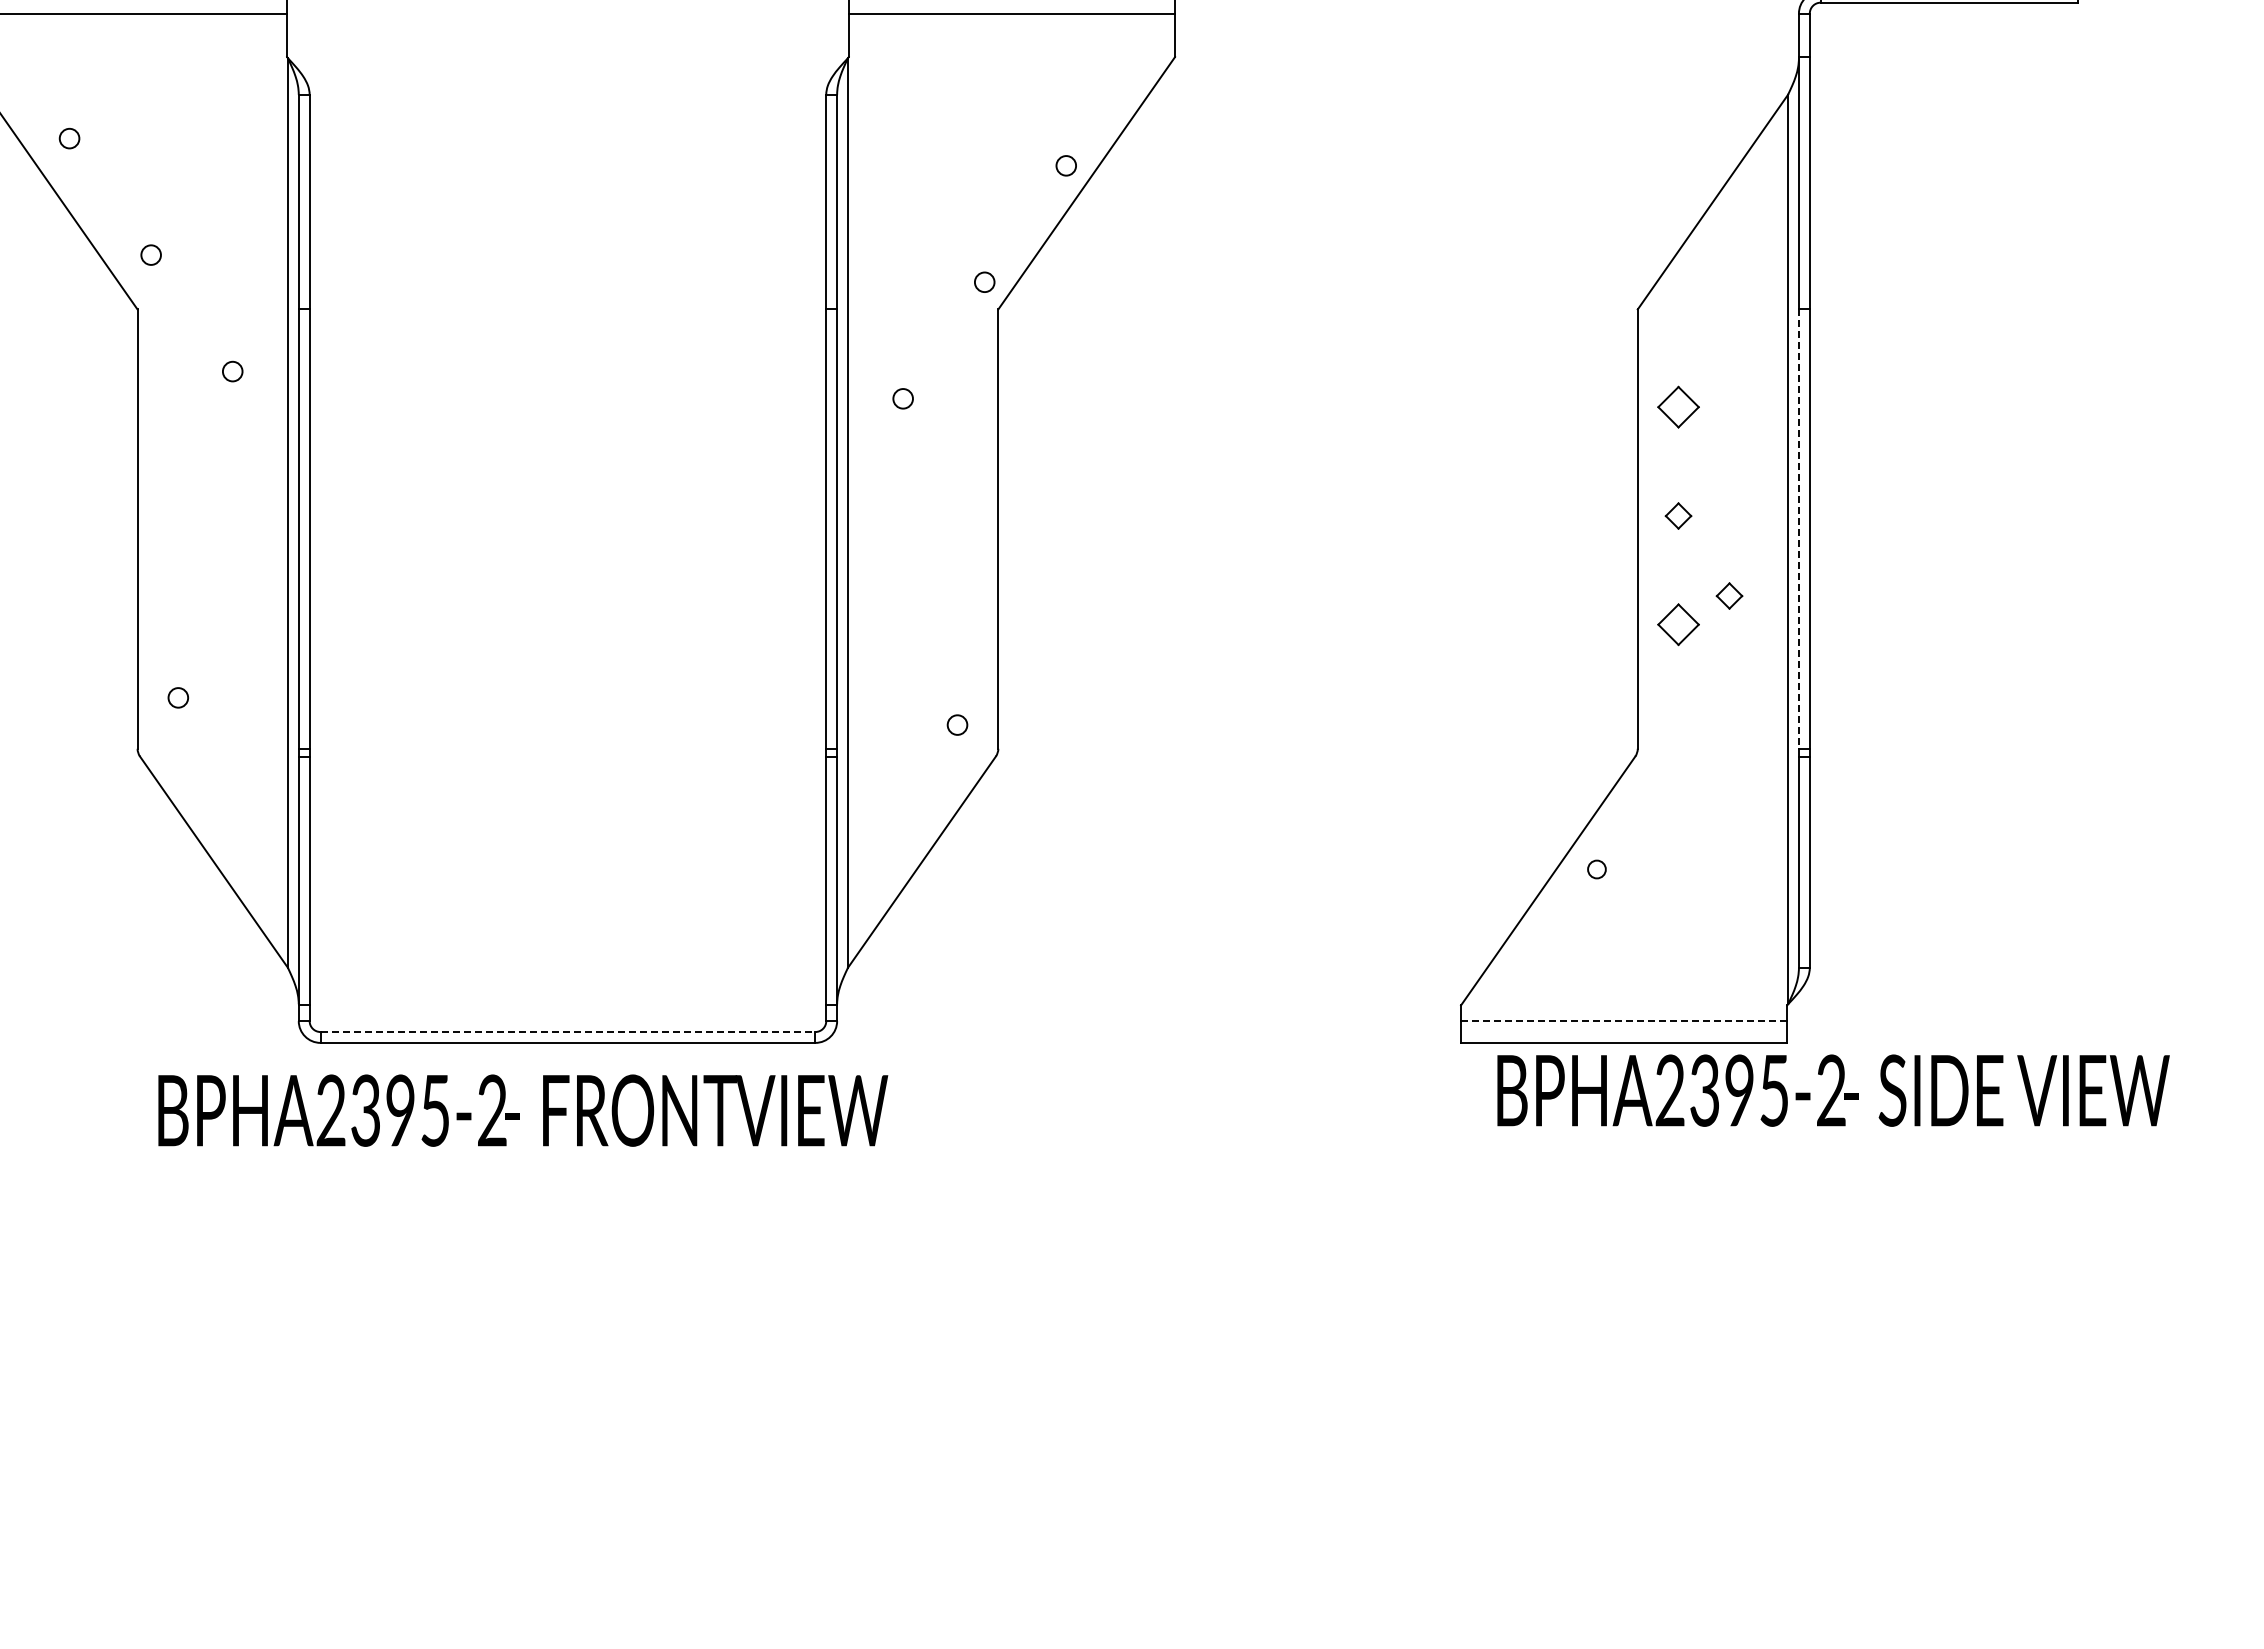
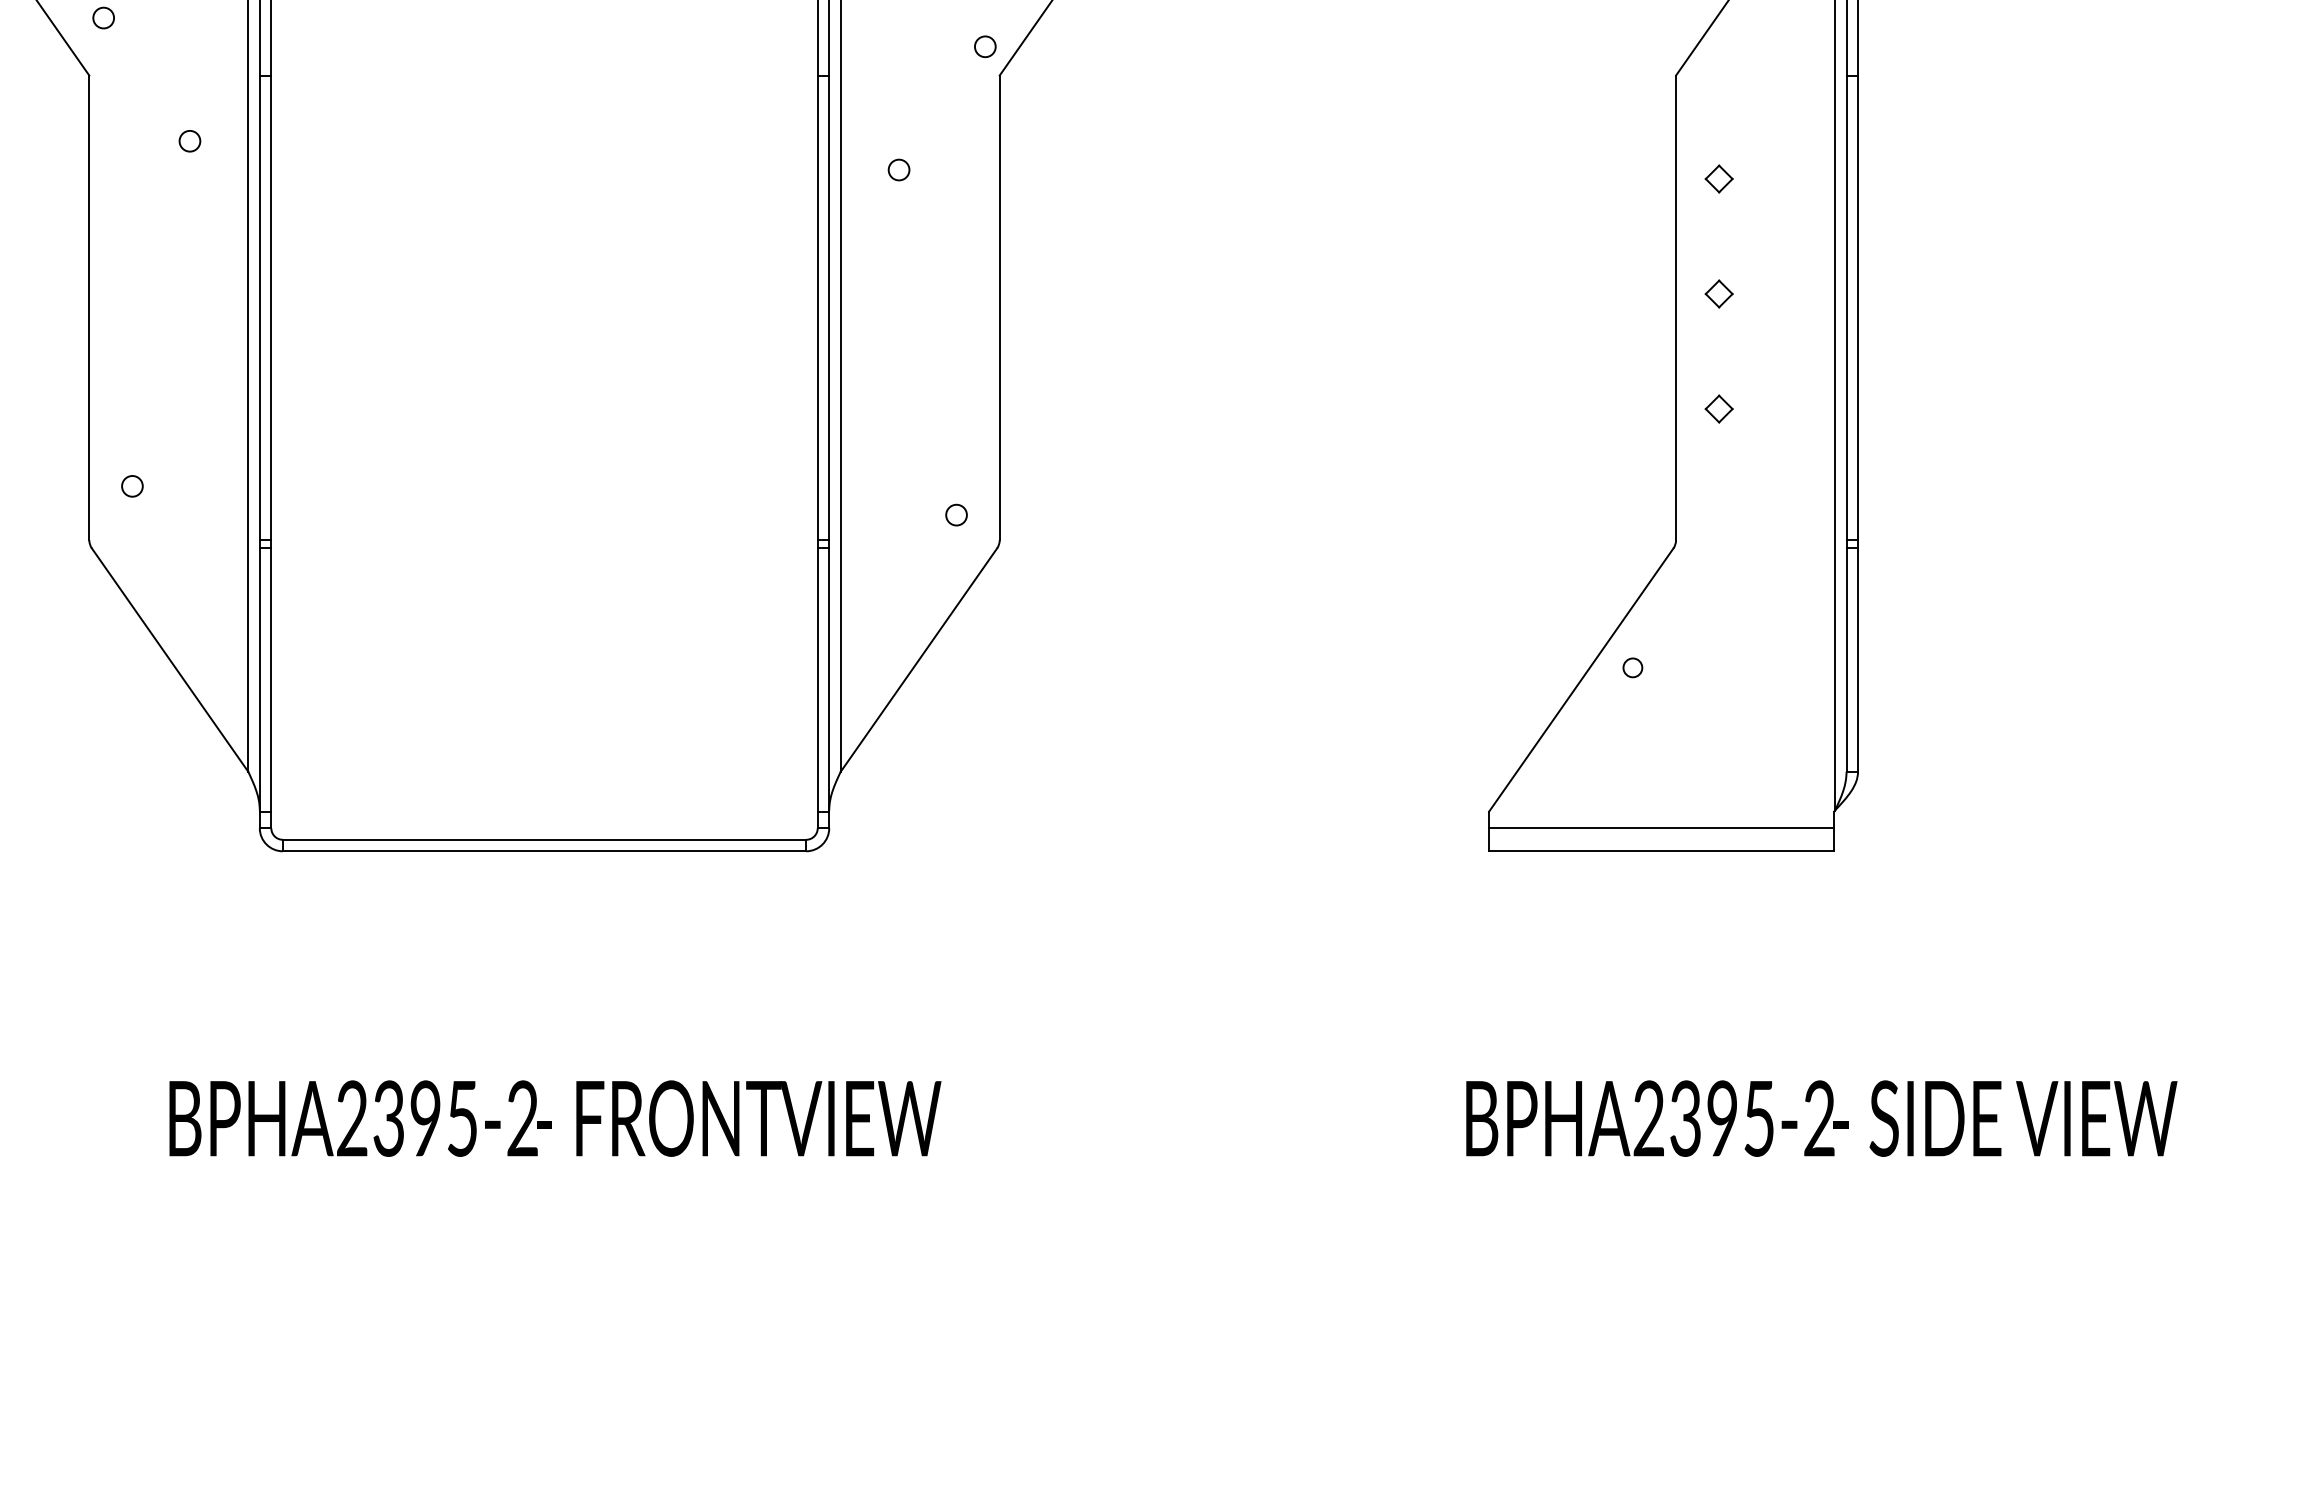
part: (1678, 407) -> (1719, 179), size x0.62
line: (1798, 529) -> (1846, 308), dashed -> solid
part: (1729, 595) -> (1773, 378), removed
part: (1678, 624) -> (1719, 408), size x0.62
line: (1623, 1021) -> (1660, 828), dashed -> solid
line: (568, 1032) -> (545, 840), dashed -> solid
text: (1833, 1090) -> (1821, 1118), moved
text: (523, 1110) -> (555, 1118), moved

